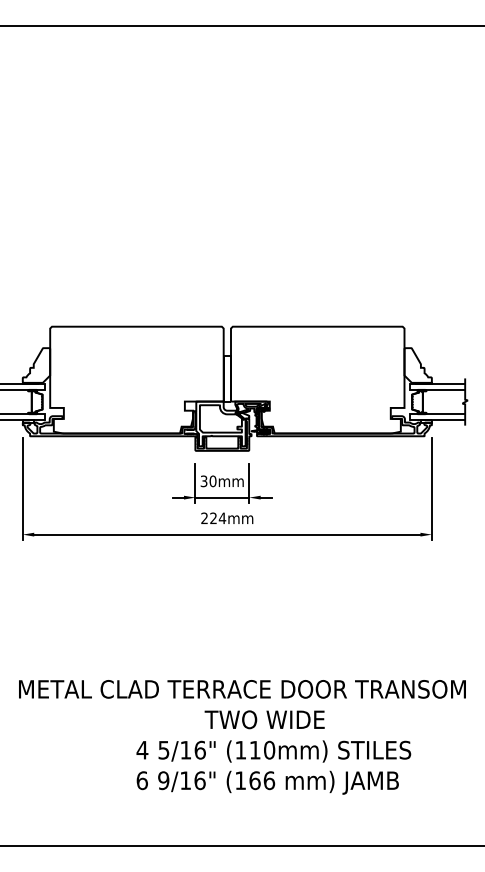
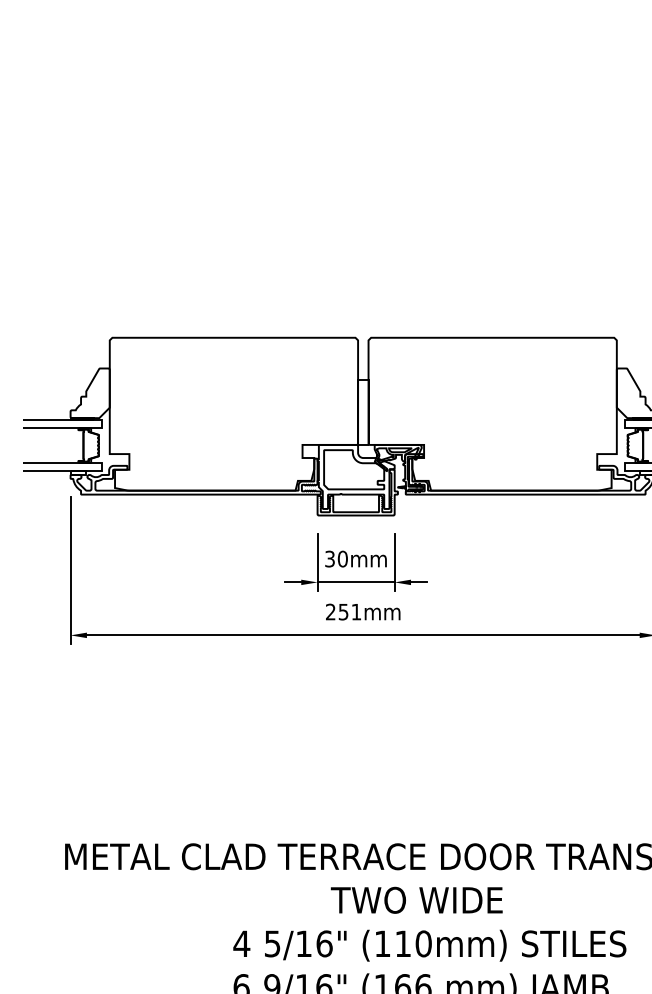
text: (218, 518) -> (350, 612), 224mm -> 251mm

